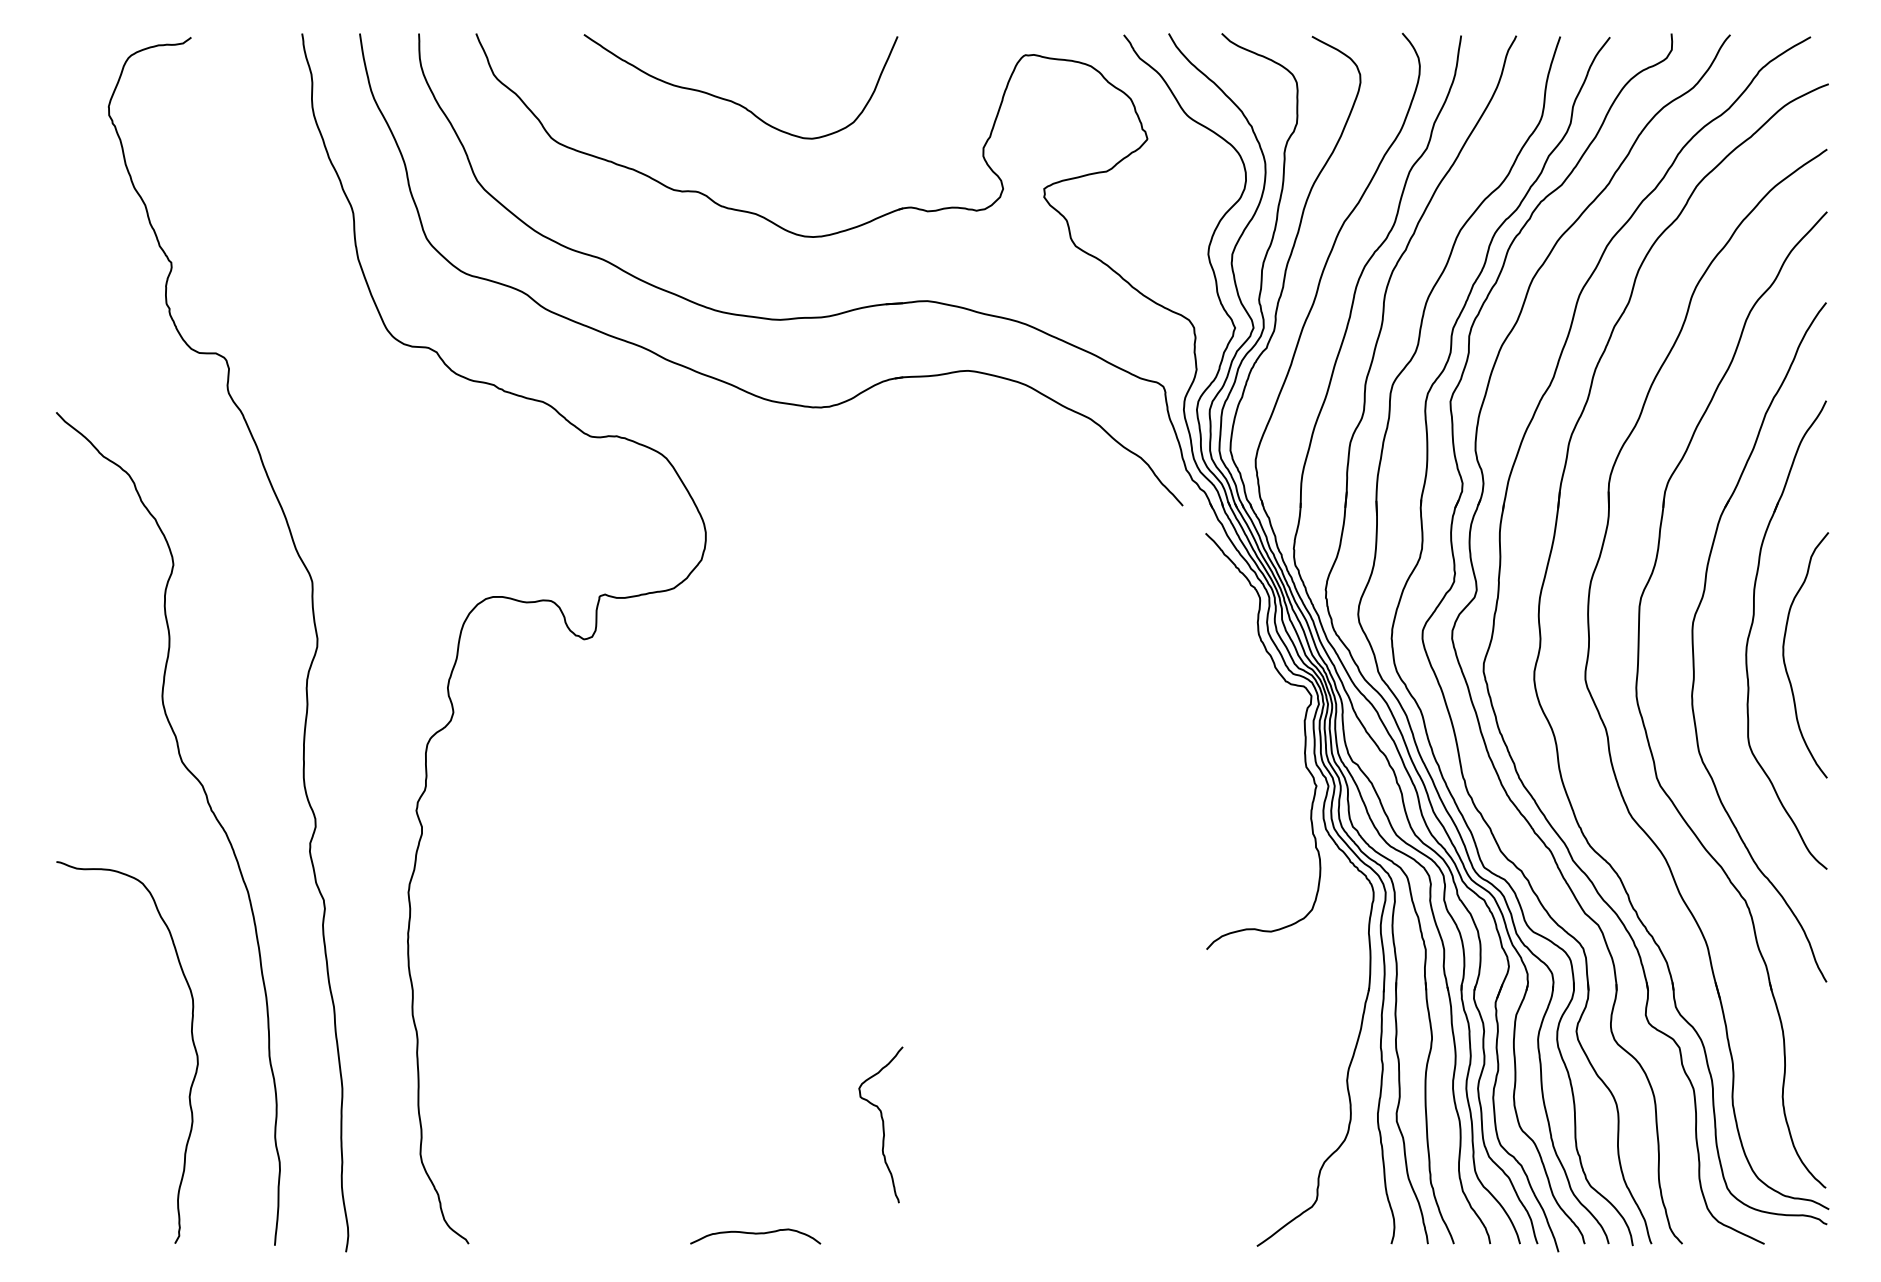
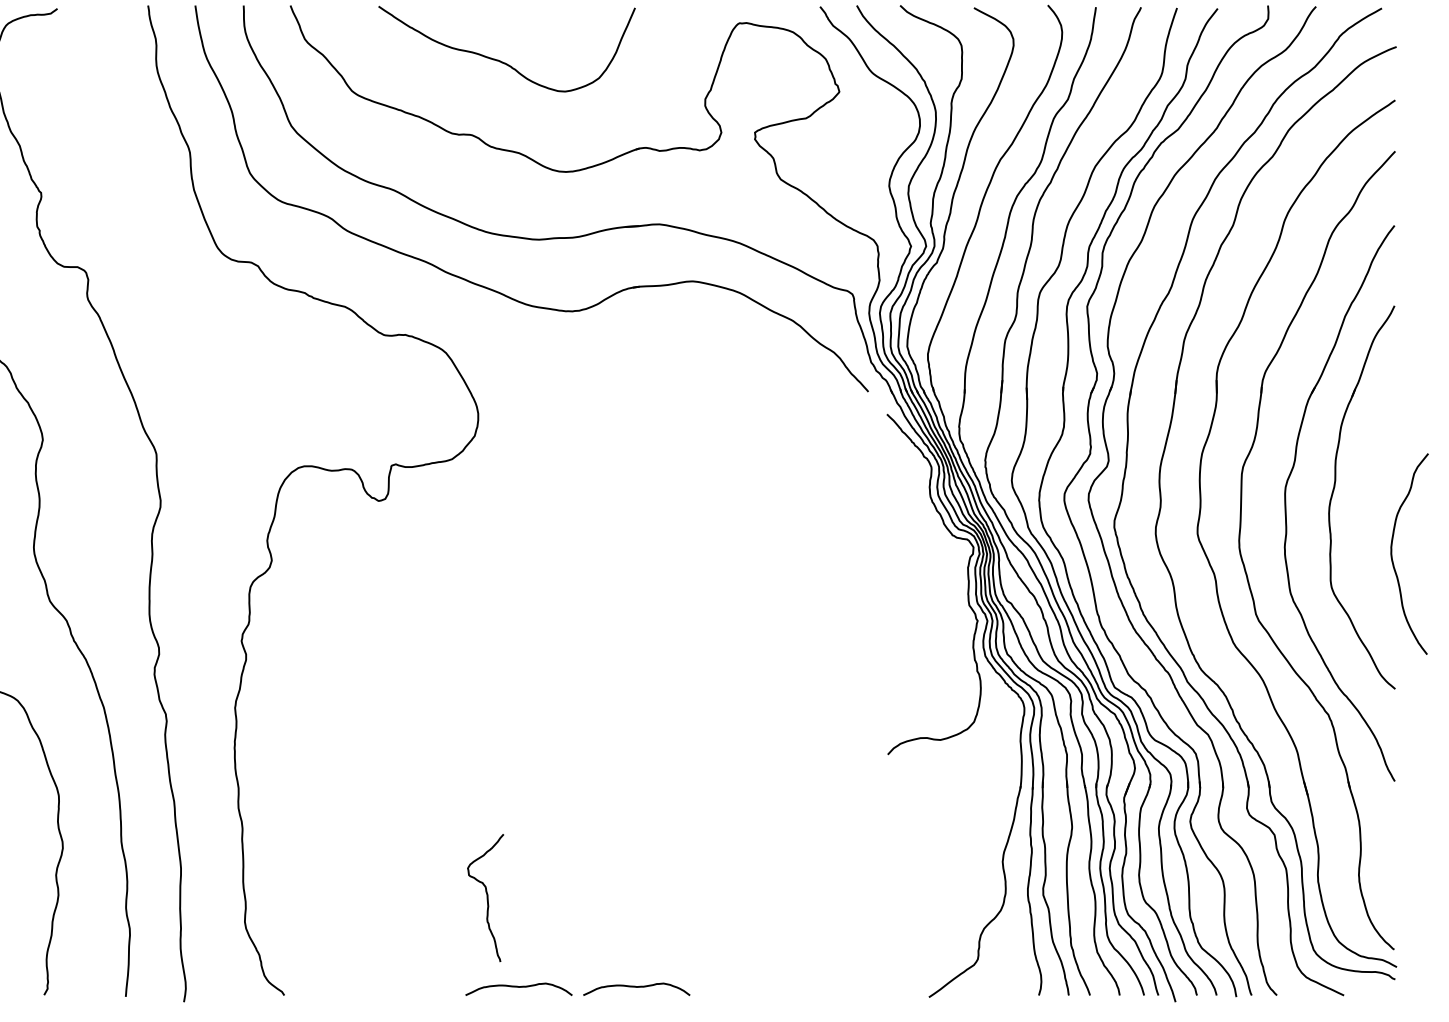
curve: (1784, 655) -> (1392, 554), moved
curve: (882, 1124) -> (486, 897), moved
curve: (899, 1234) -> (636, 987), added

